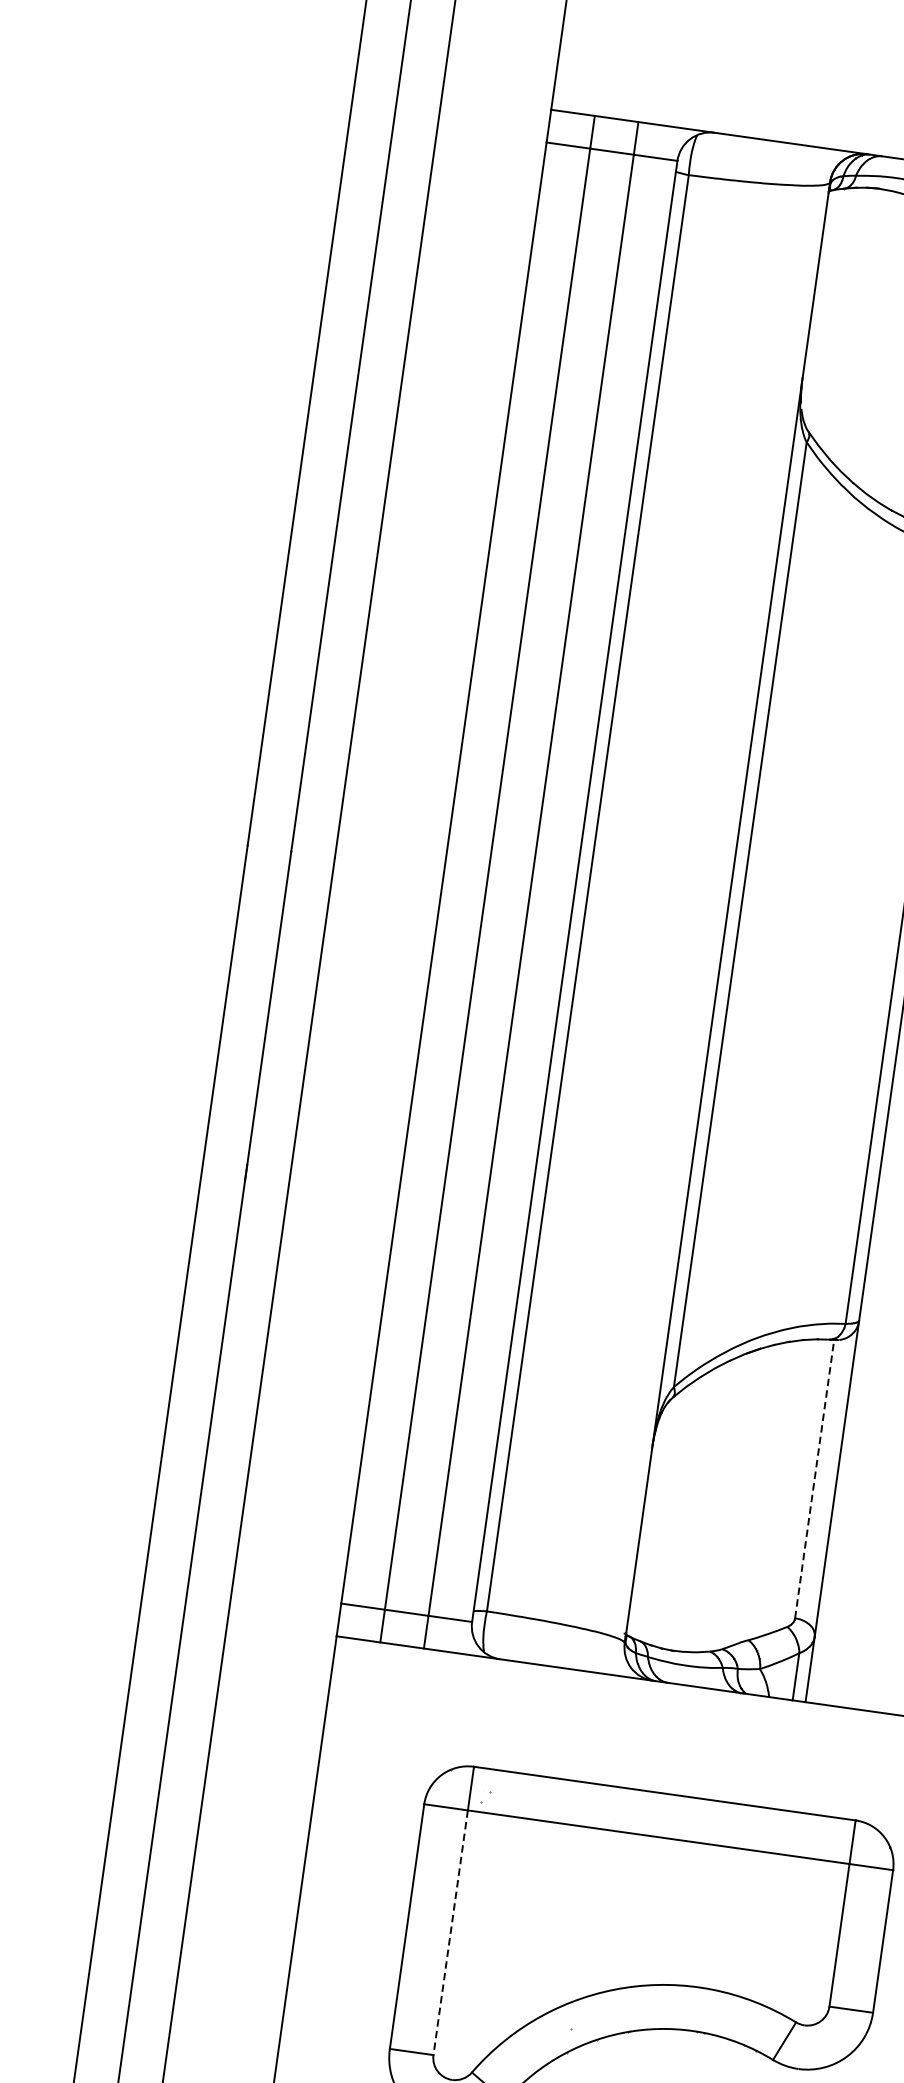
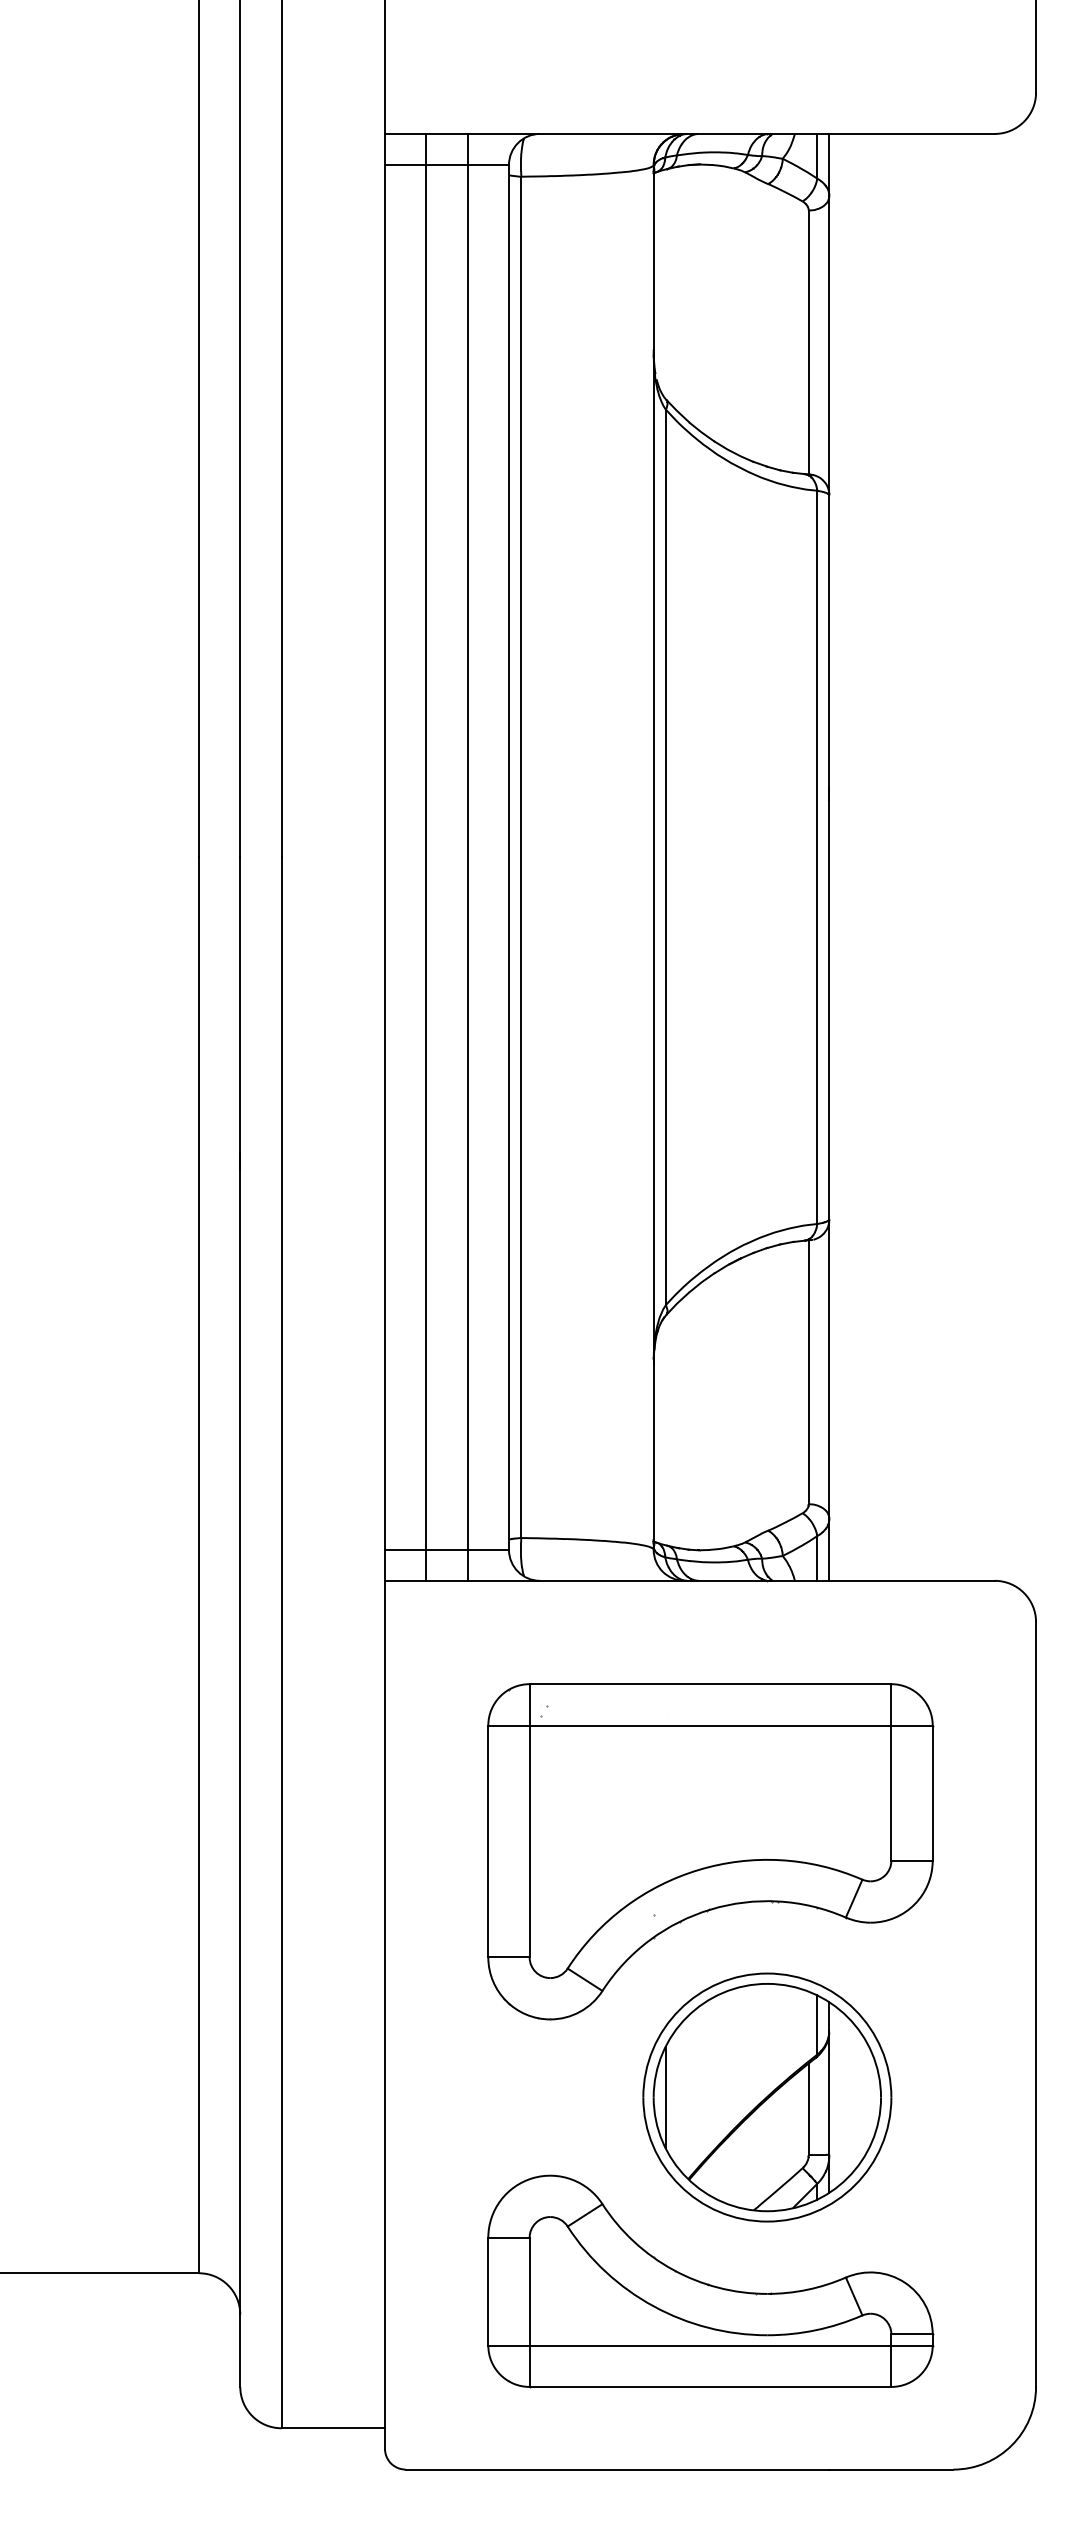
line: (814, 1479) -> (808, 1372), dashed -> solid
line: (450, 1932) -> (529, 1841), dashed -> solid

